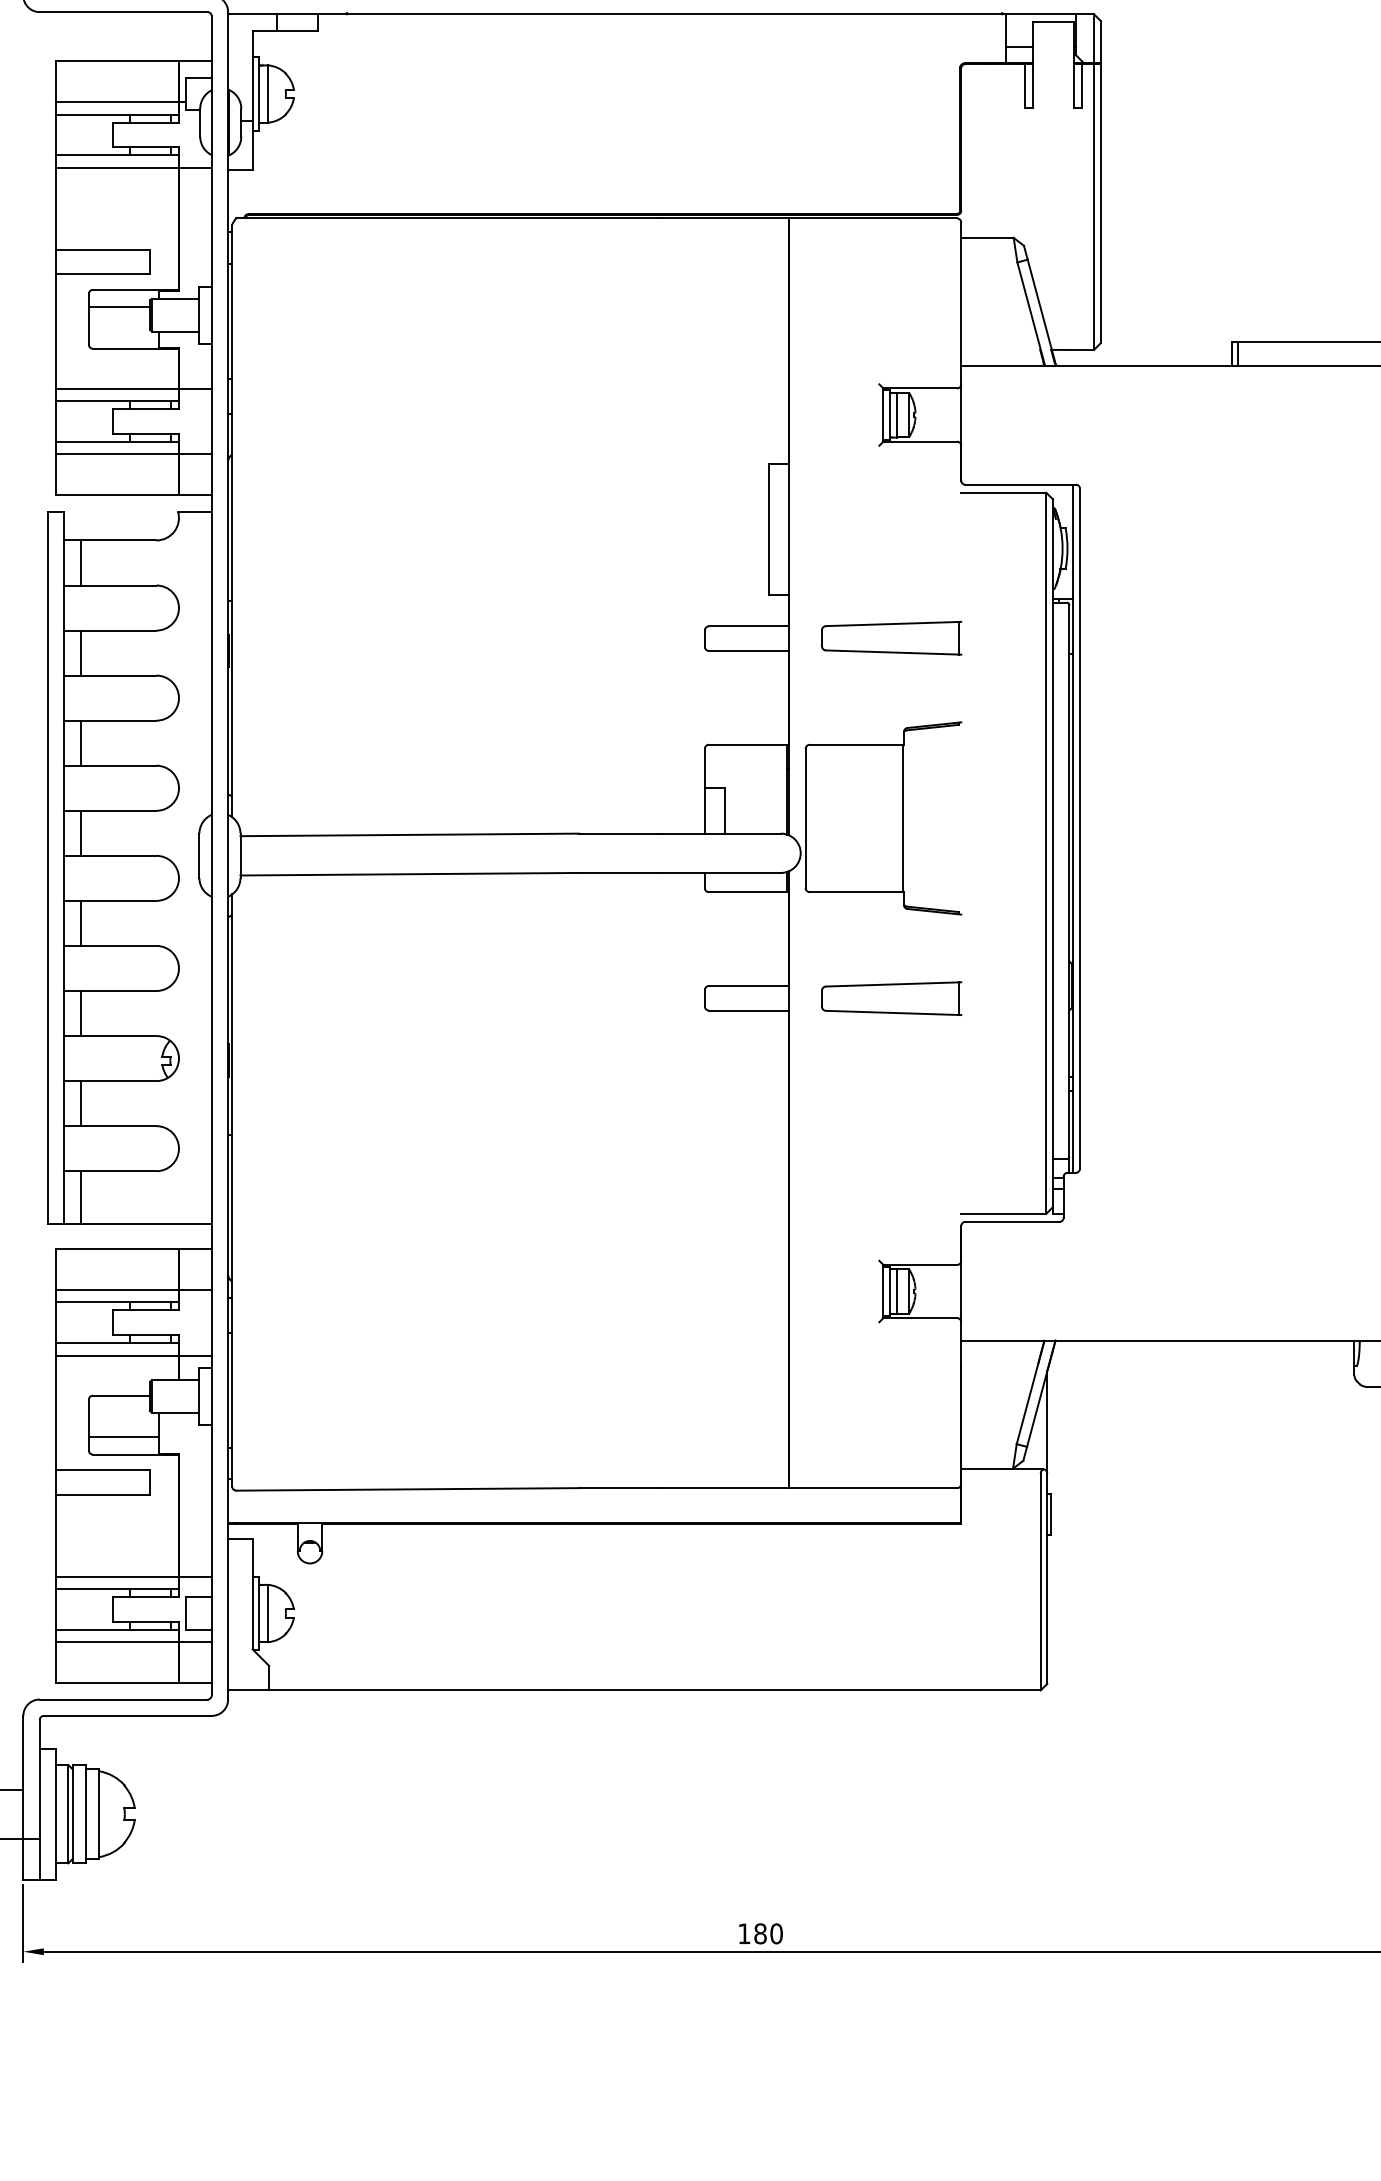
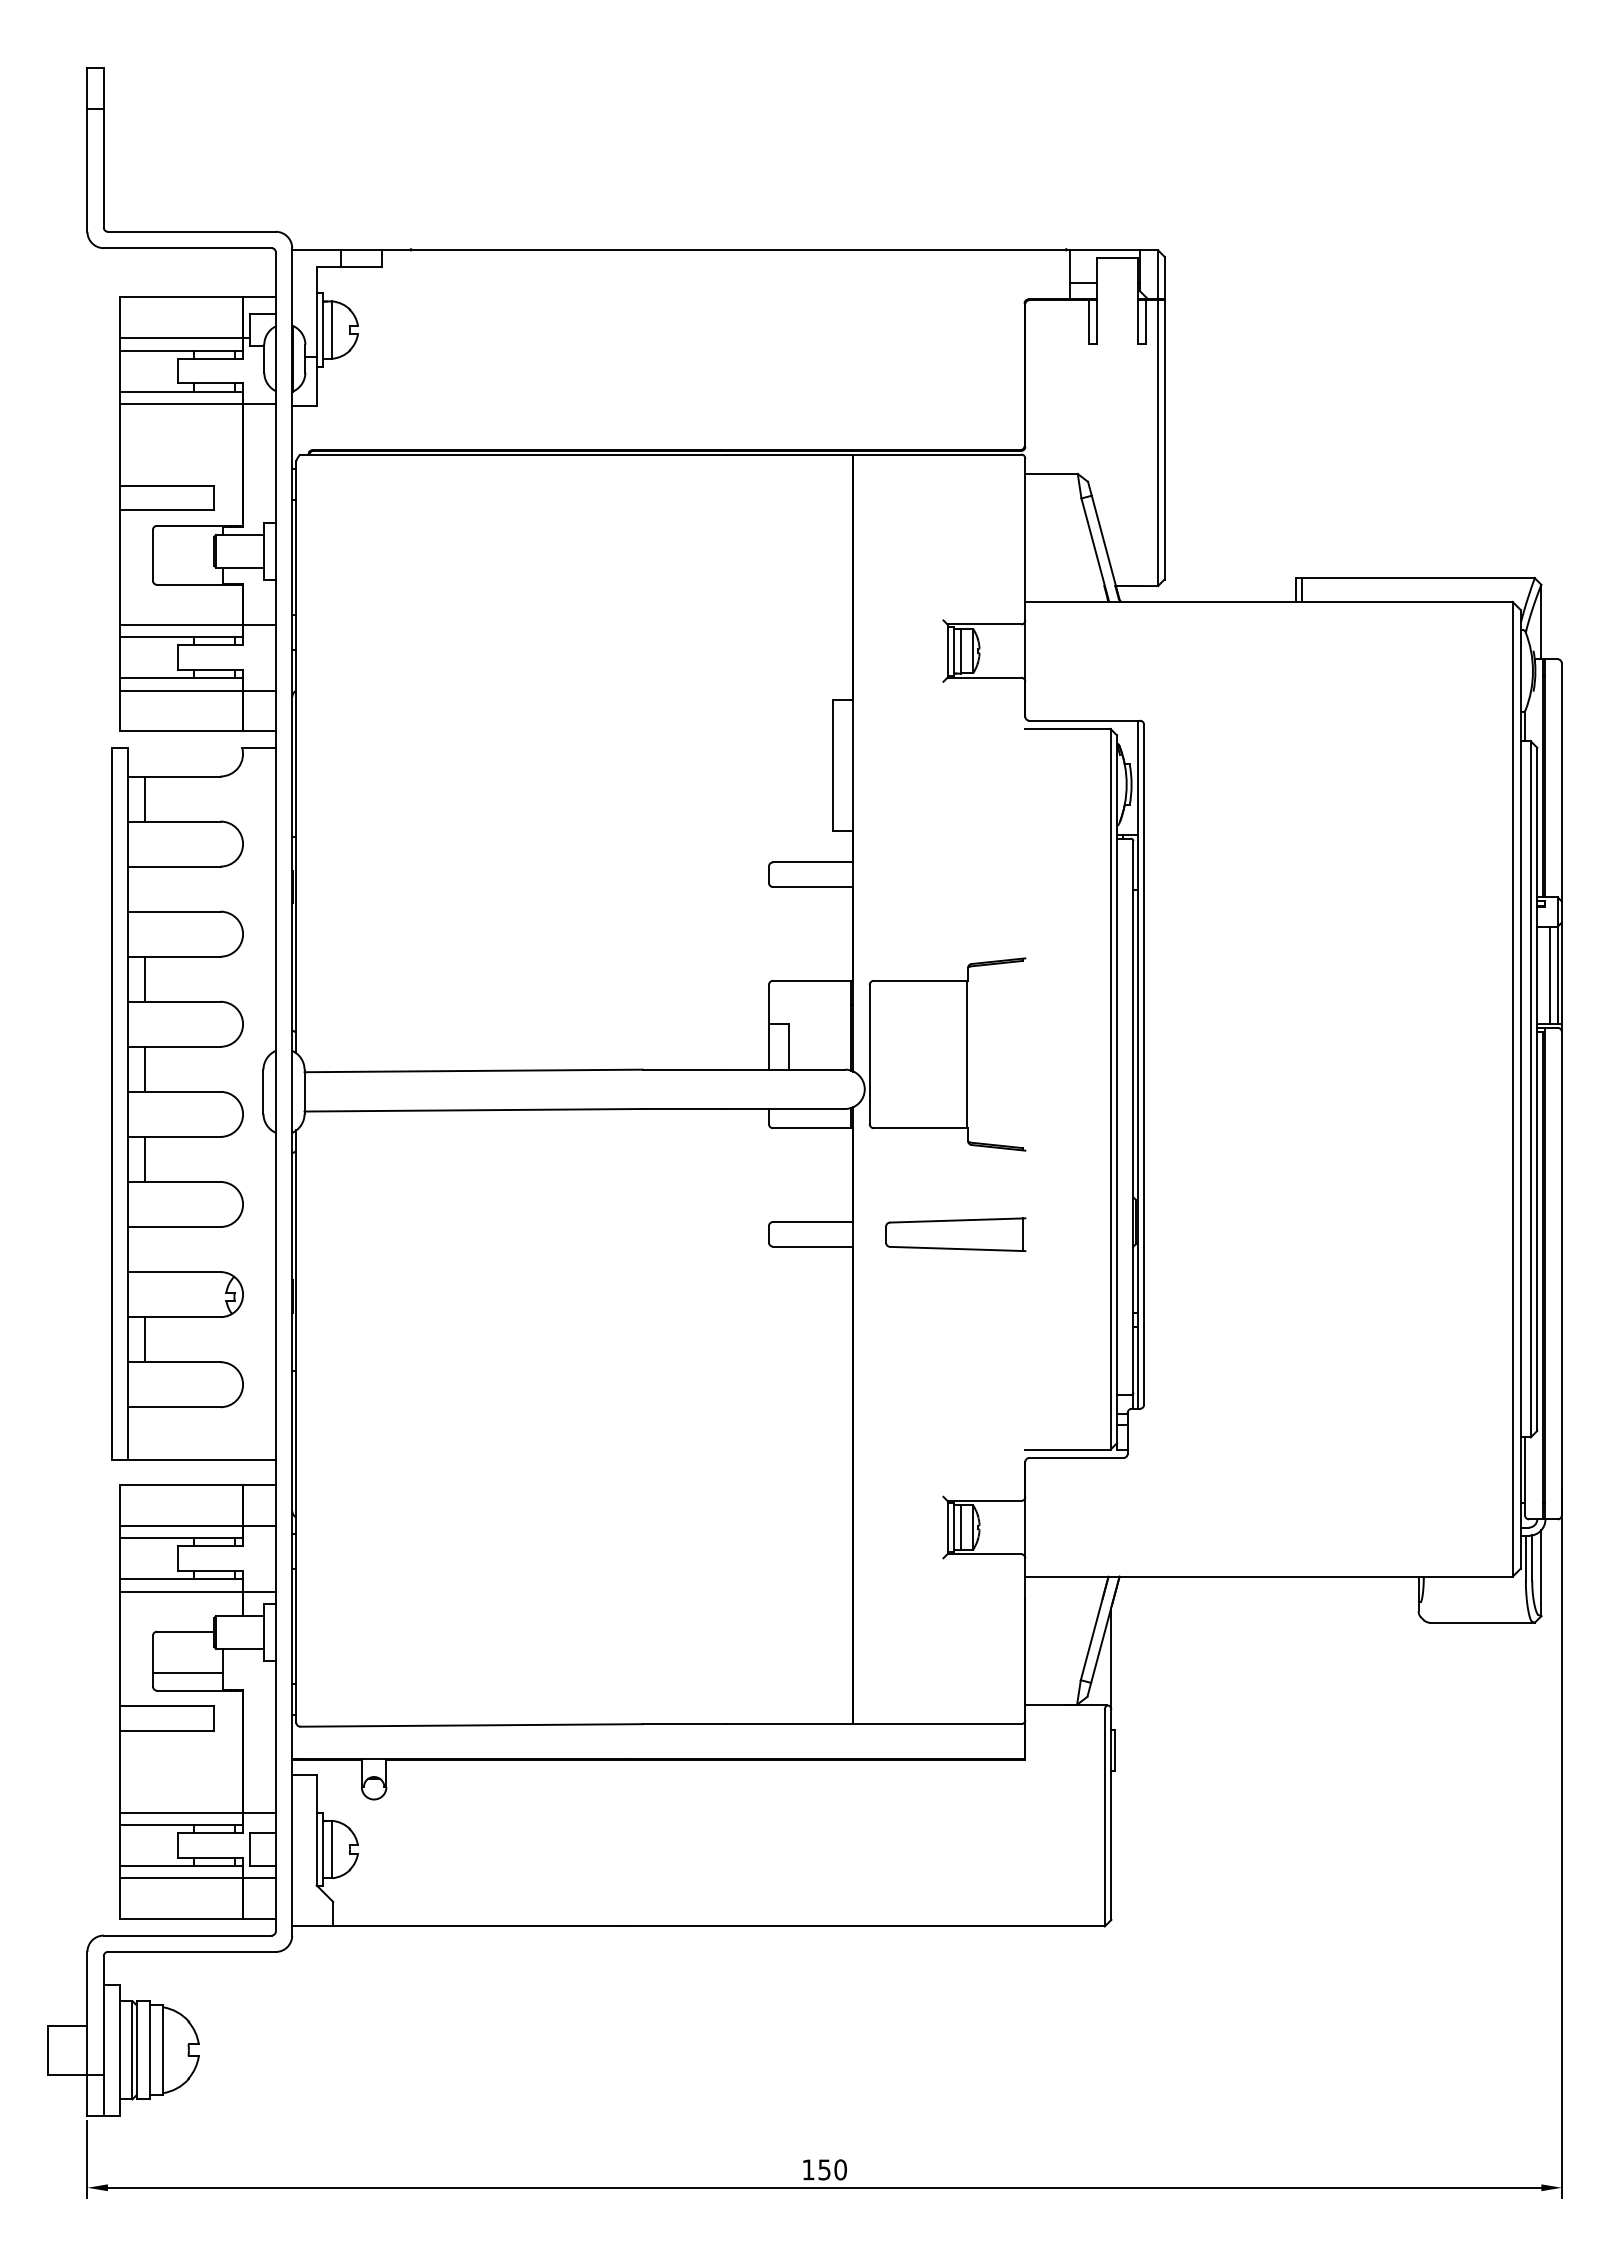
line: (119, 307) -> (183, 543), removed
part: (891, 638) -> (955, 874), removed
line: (80, 652) -> (144, 888), removed
line: (80, 1013) -> (144, 1249), removed
line: (80, 1197) -> (144, 1433), removed
text: (760, 1933) -> (824, 2169), 180 -> 150

